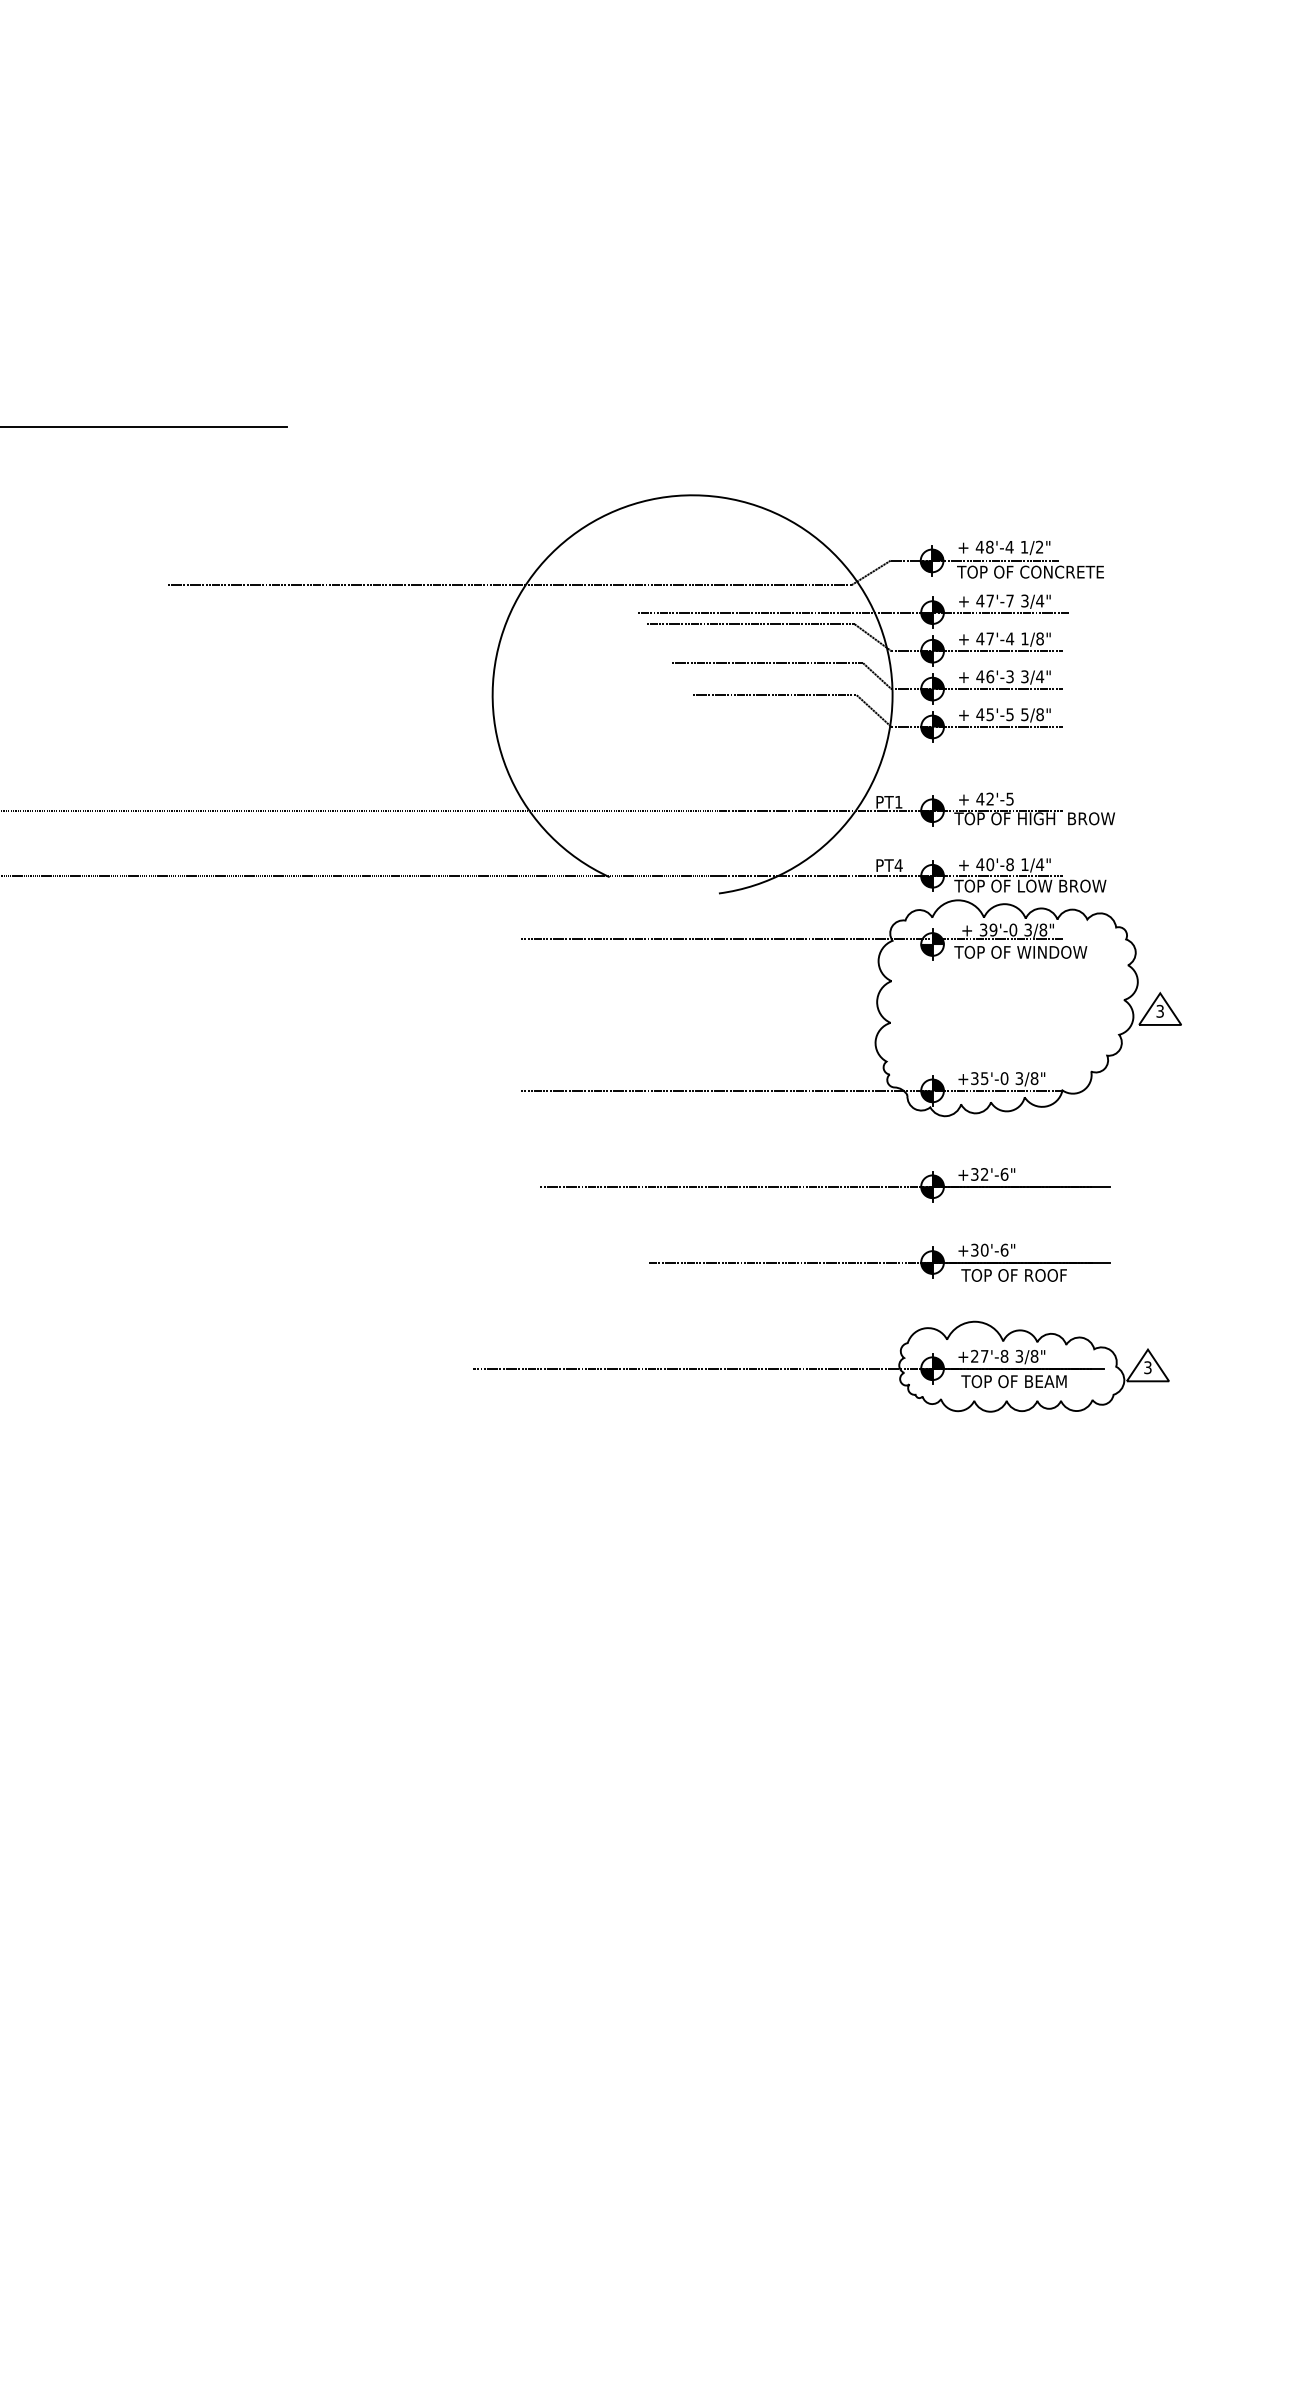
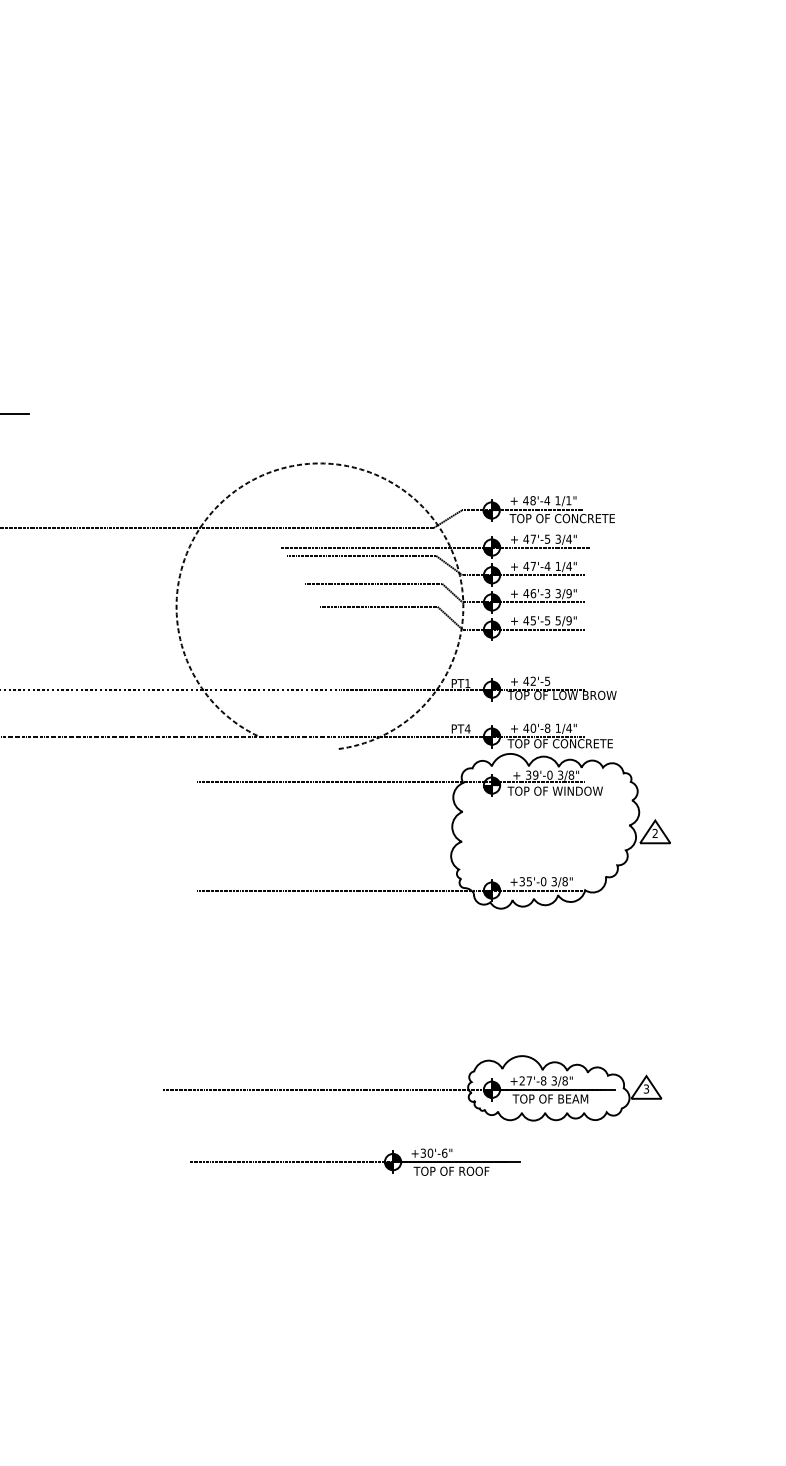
arc: (722, 497) -> (341, 465), solid -> dashed
text: (1039, 546) -> (568, 500), 1/2" -> 1/1"
text: (1009, 600) -> (547, 538), 47'-7 -> 47'-5
text: (1040, 638) -> (569, 566), 1/8" -> 1/4"
text: (1040, 676) -> (569, 593), 3/4" -> 3/9"
text: (1039, 714) -> (568, 620), 5/8" -> 5/9"
text: (1067, 818) -> (588, 695), TOP OF HIGH  BROW -> TOP OF LOW BROW
text: (1061, 885) -> (584, 743), TOP OF LOW BROW -> TOP OF CONCRETE
text: (1159, 1011) -> (654, 833), 3 -> 2
part: (825, 1185) -> (415, 958), removed
part: (879, 1262) -> (355, 1162), moved

